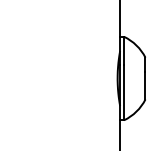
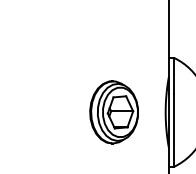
part: (77, 78) -> (113, 112), added

